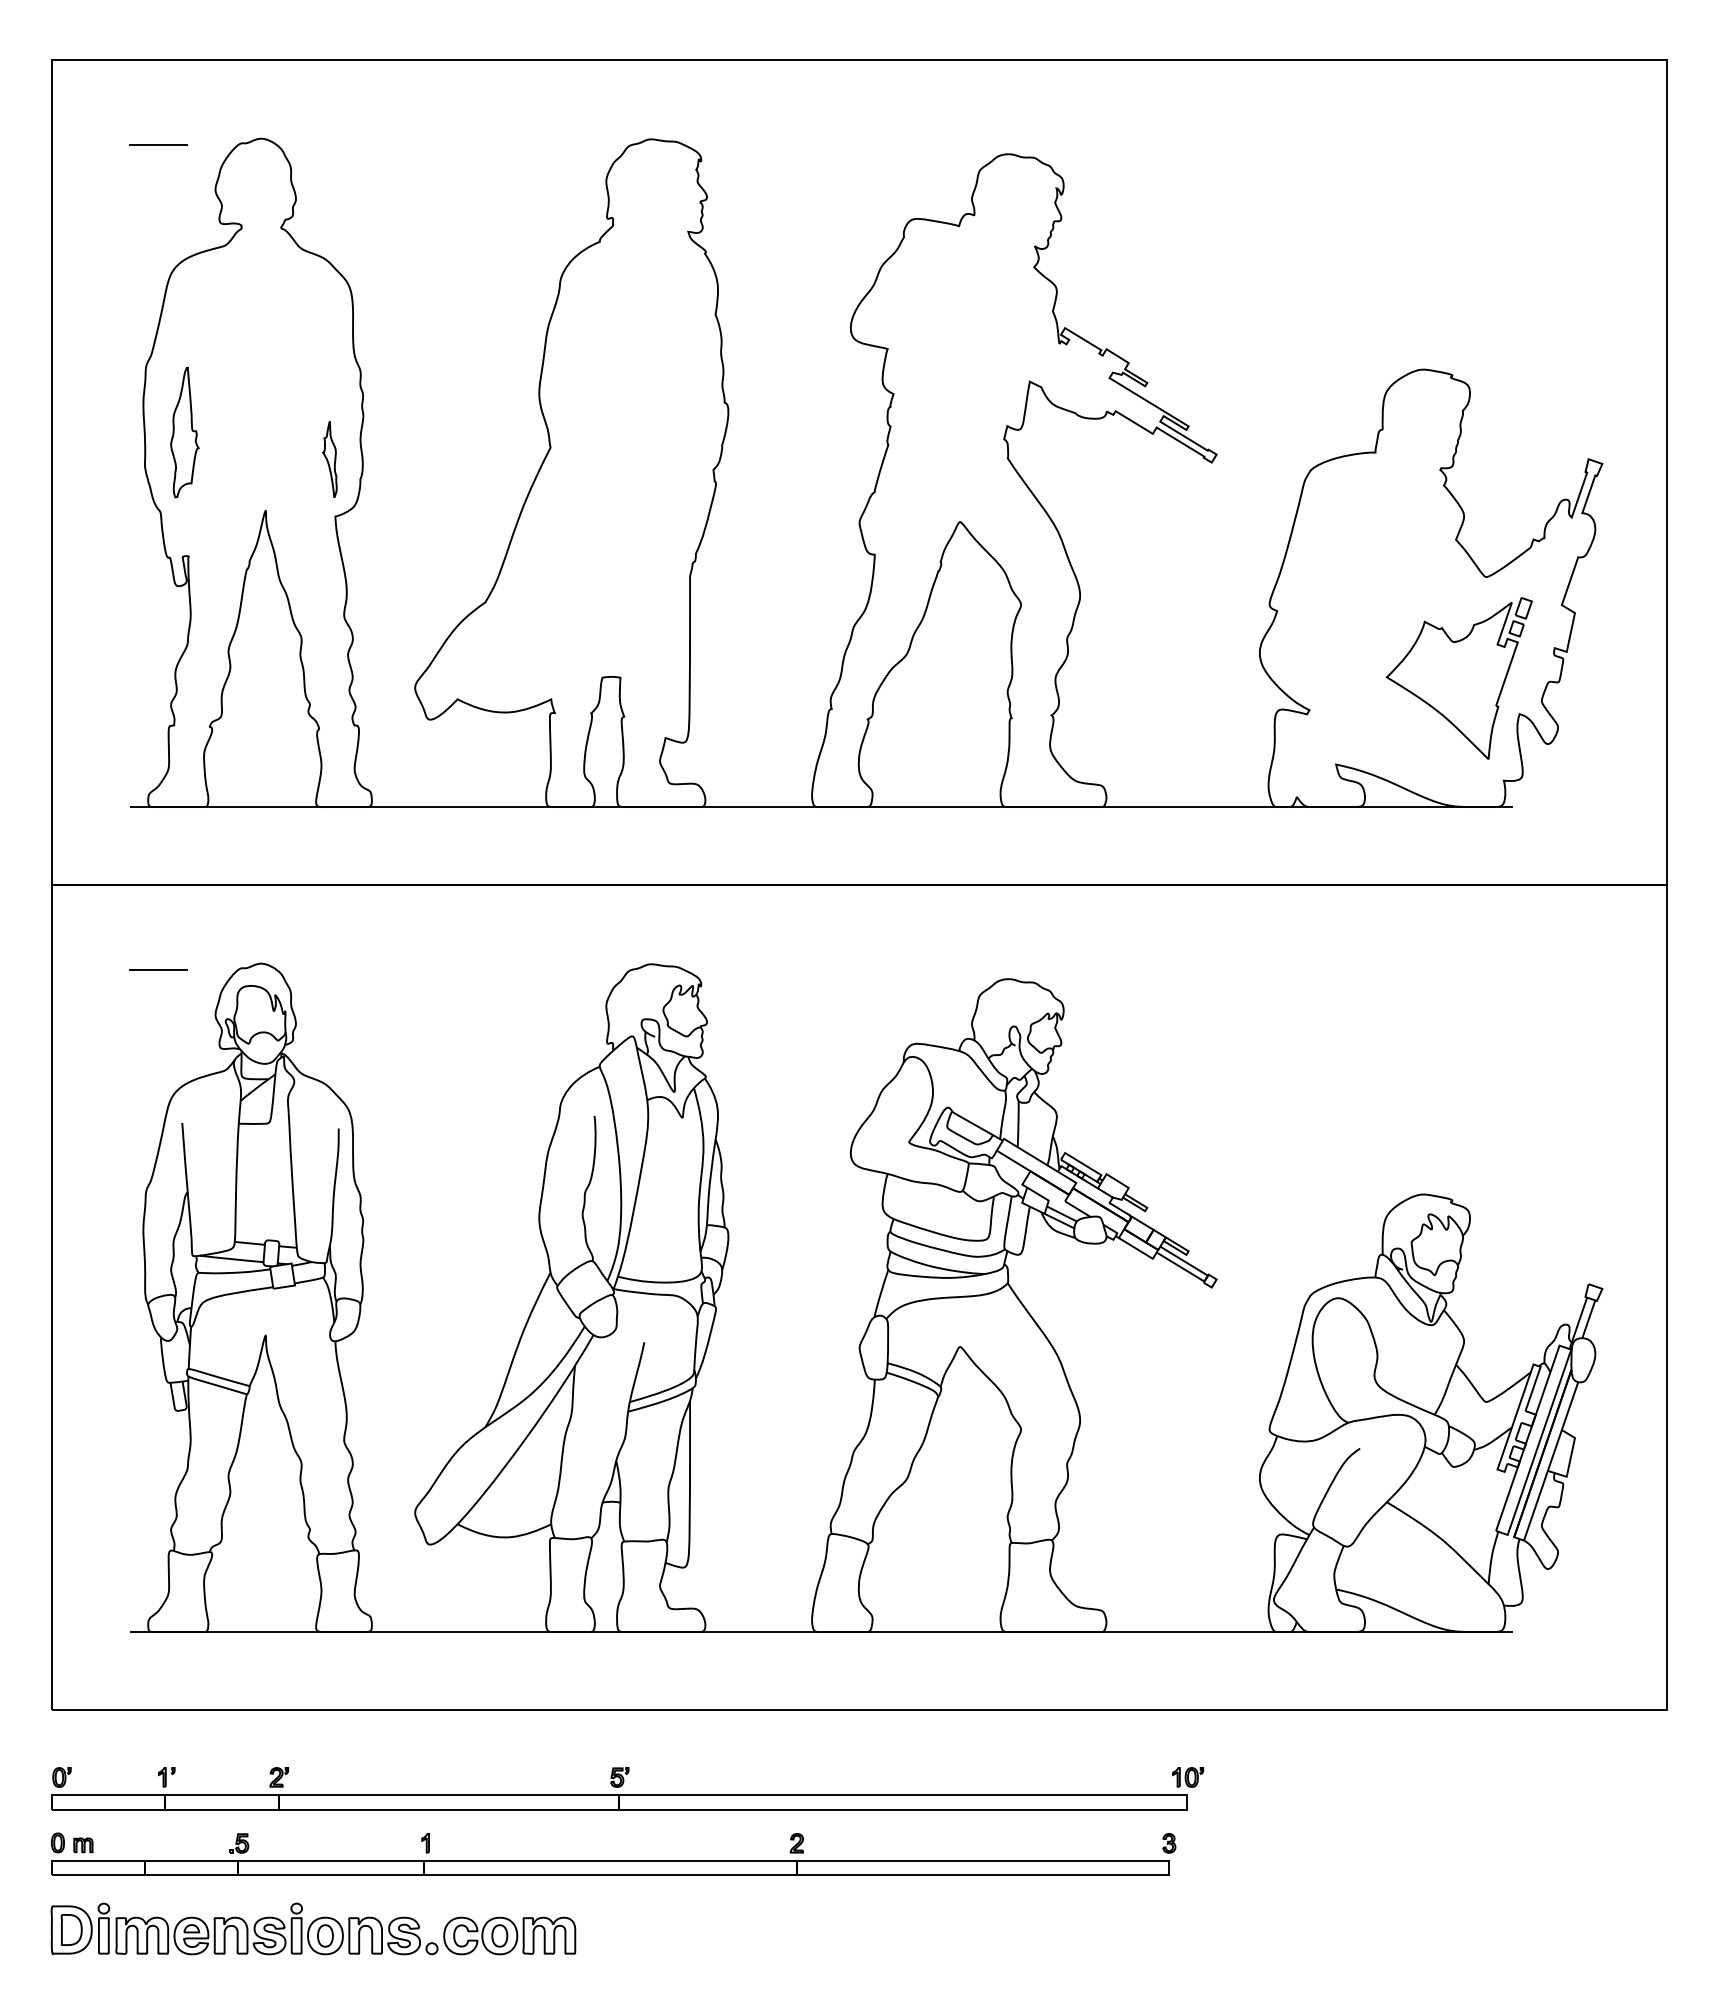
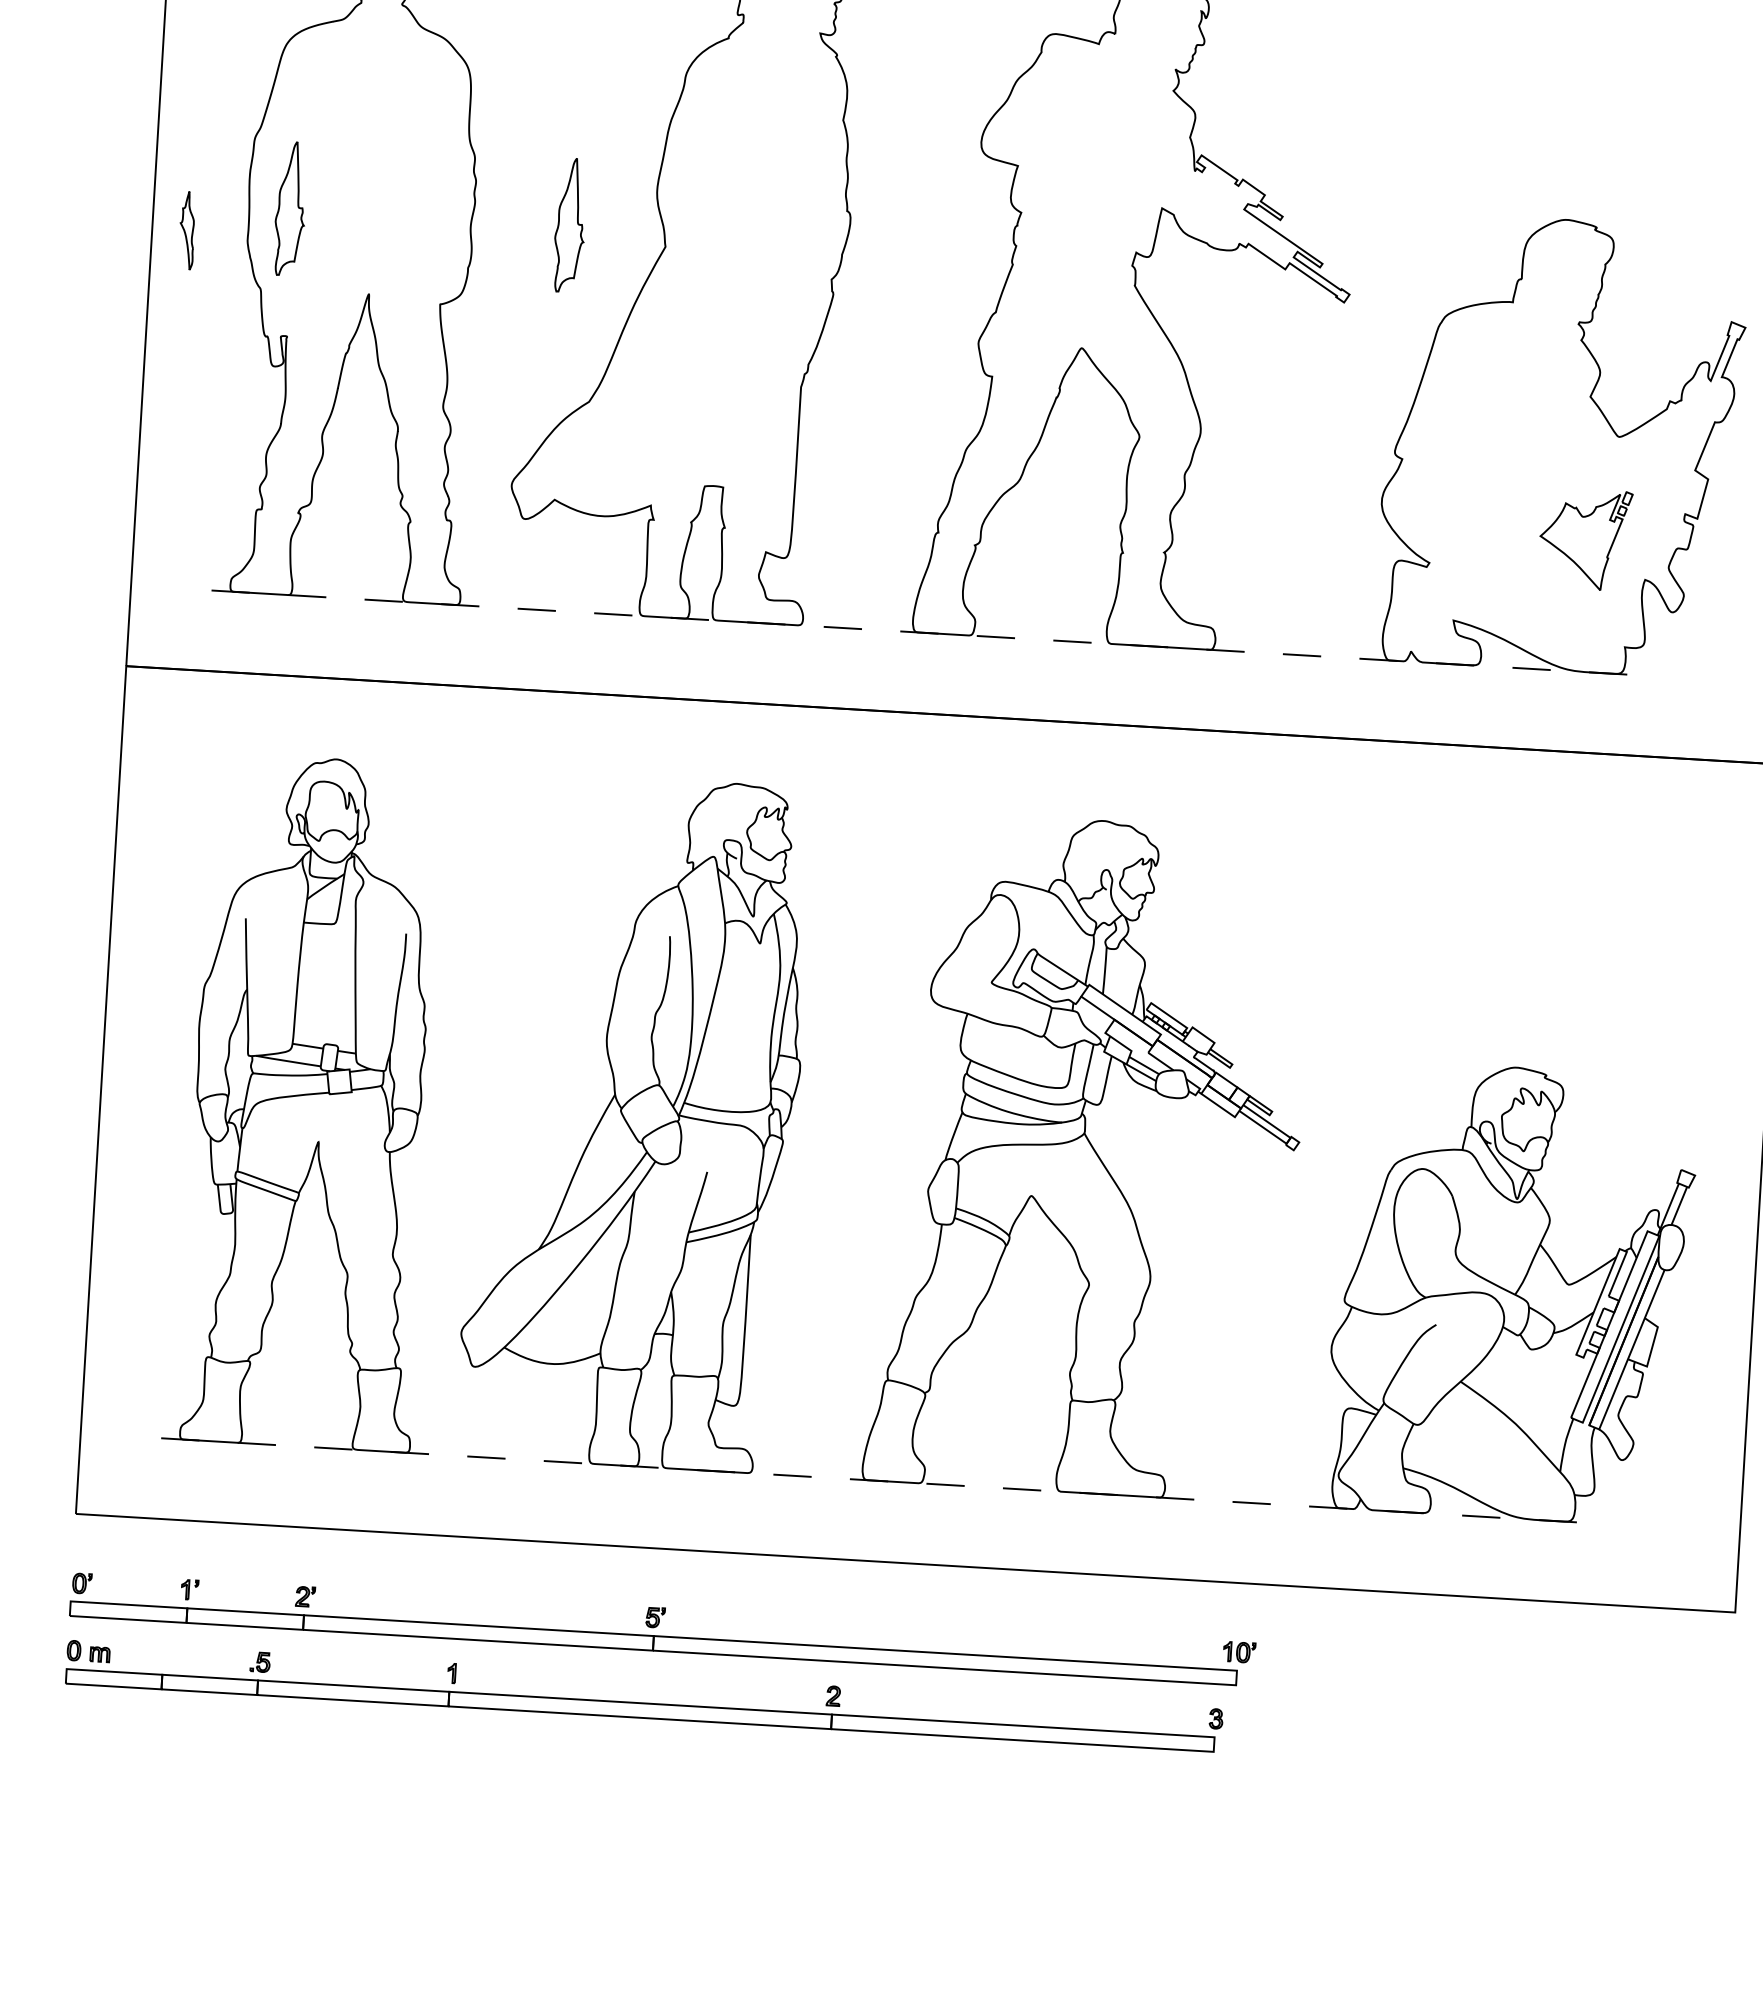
part: (456, 432) -> (569, 225), added
part: (329, 459) -> (186, 230), moved
part: (1458, 678) -> (1584, 539), size x0.6
line: (822, 807) -> (923, 633), solid -> dashed
line: (158, 969) -> (230, 759), removed
line: (822, 1631) -> (872, 1480), solid -> dashed
part: (313, 1928) -> (331, 1754), removed

